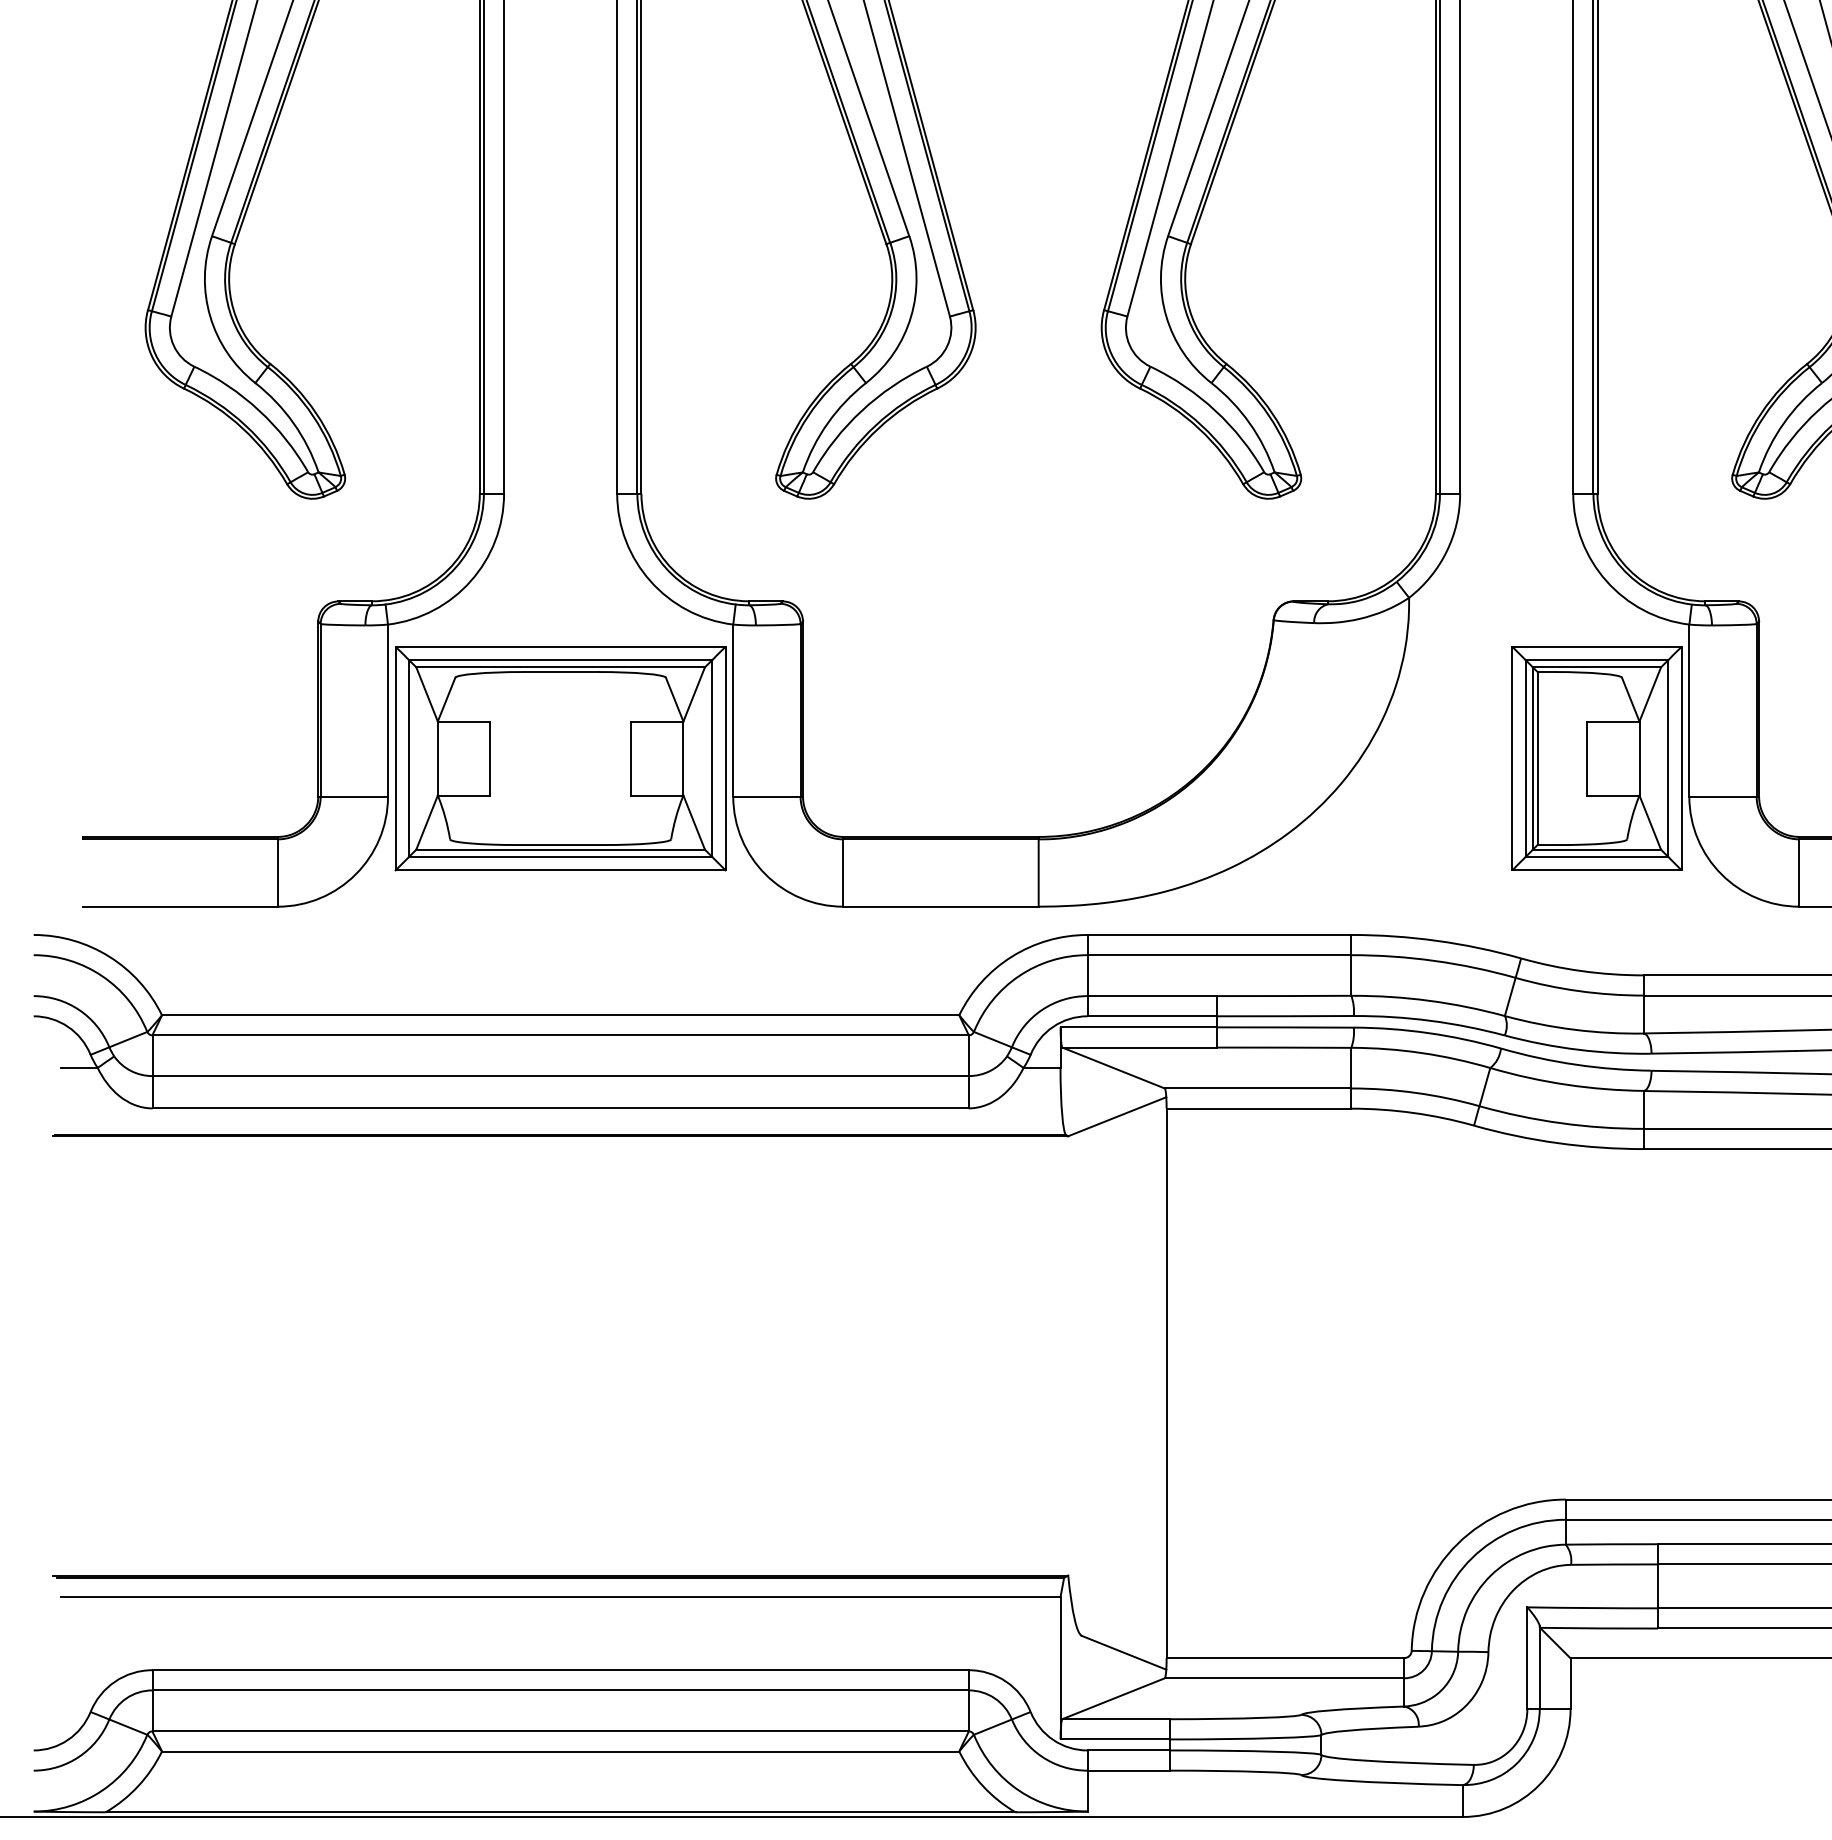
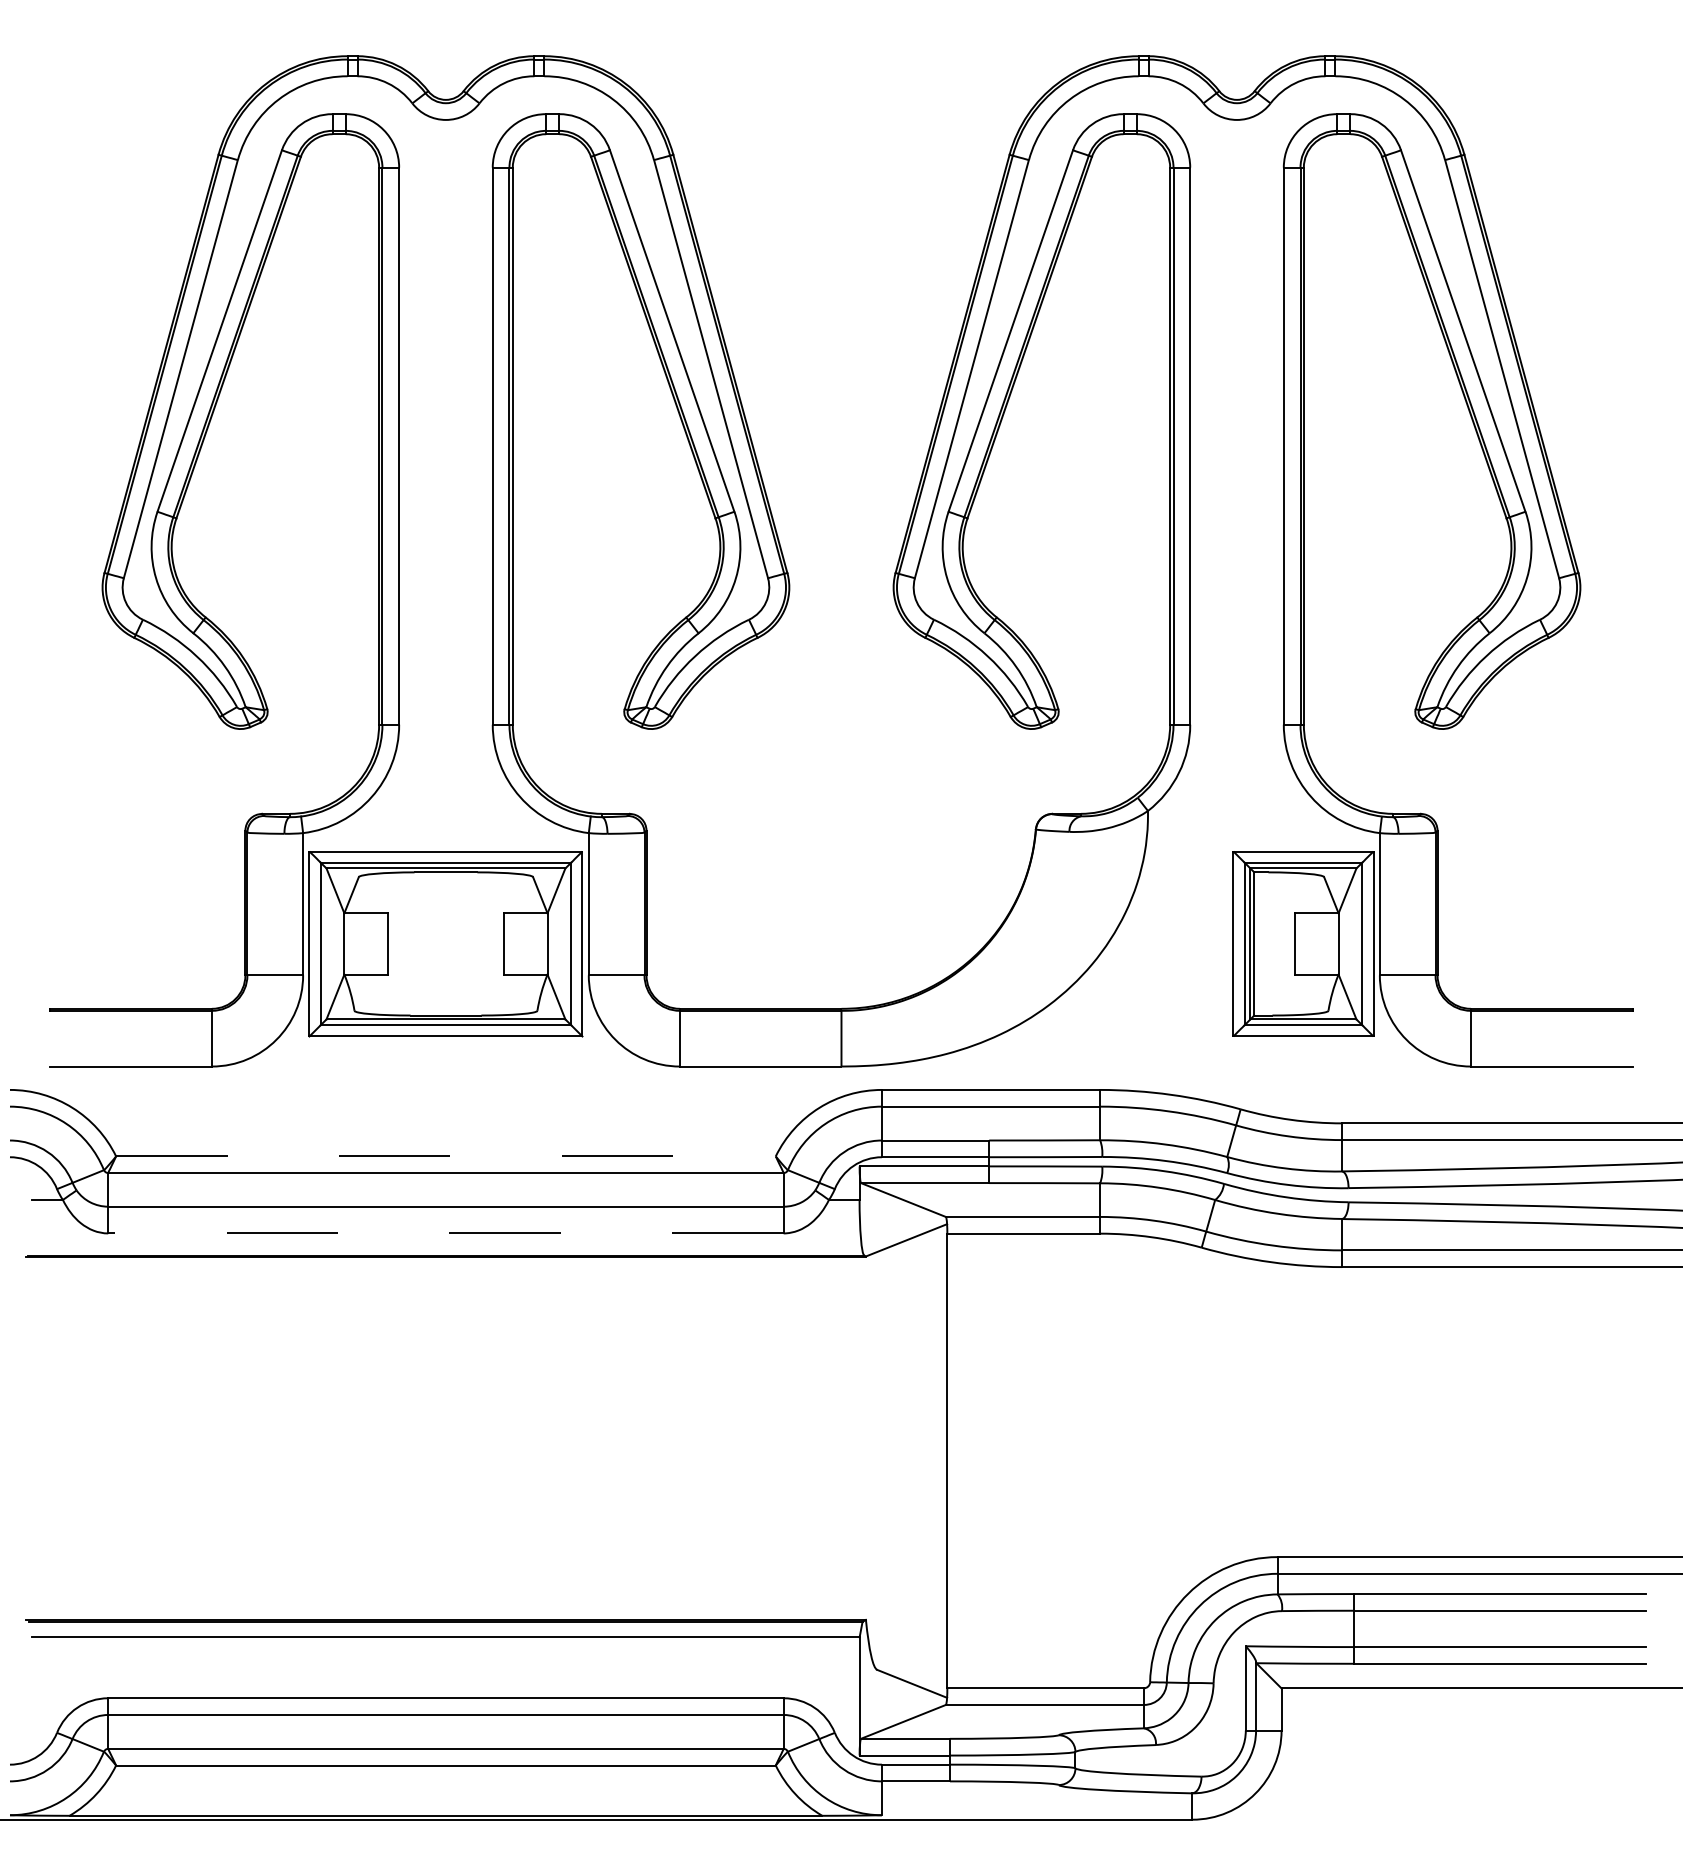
line: (560, 1015) -> (445, 1156), solid -> dashed
line: (560, 1108) -> (445, 1233), solid -> dashed

